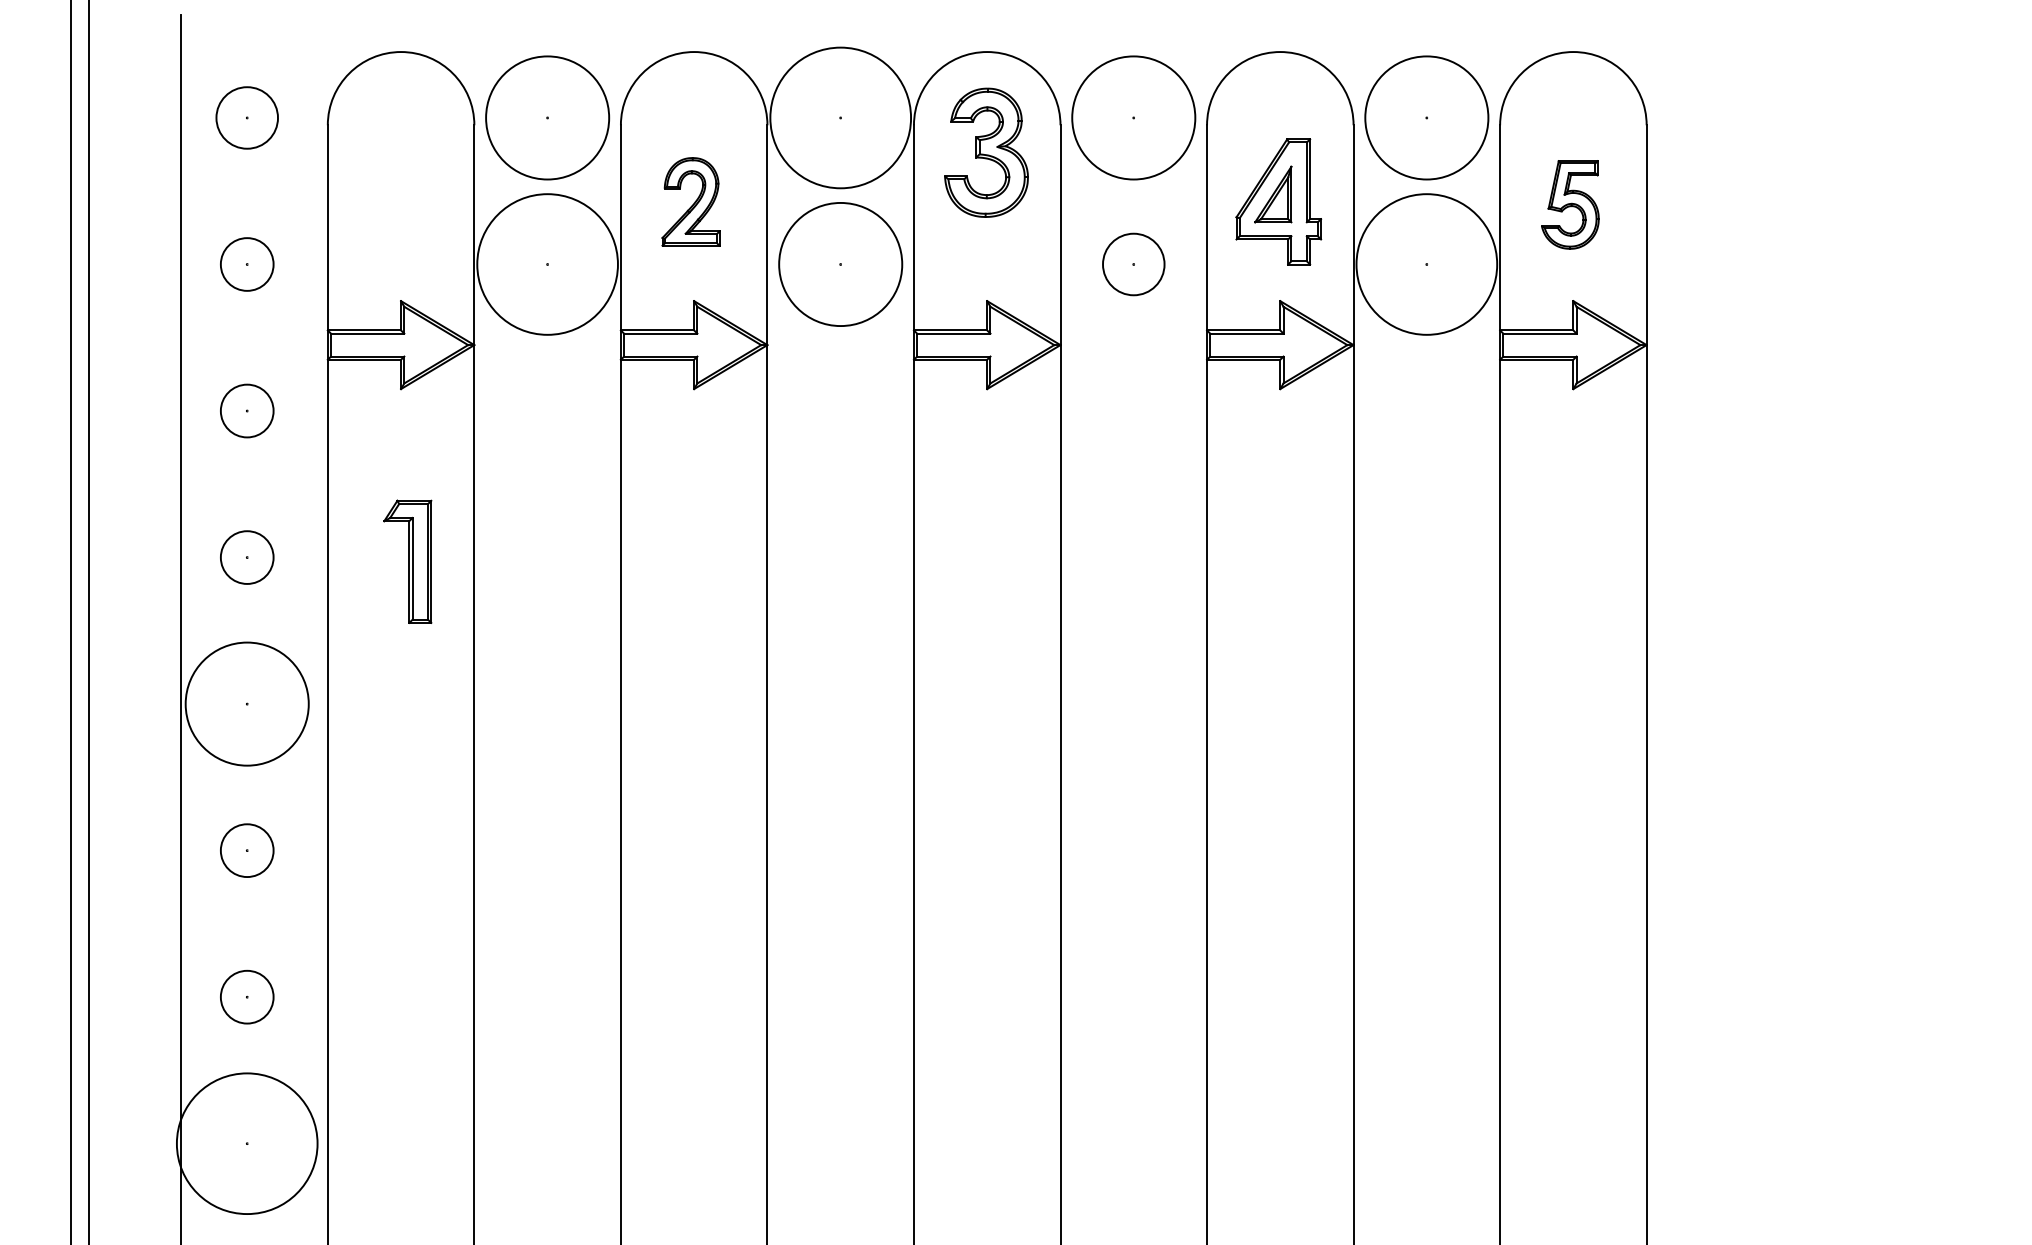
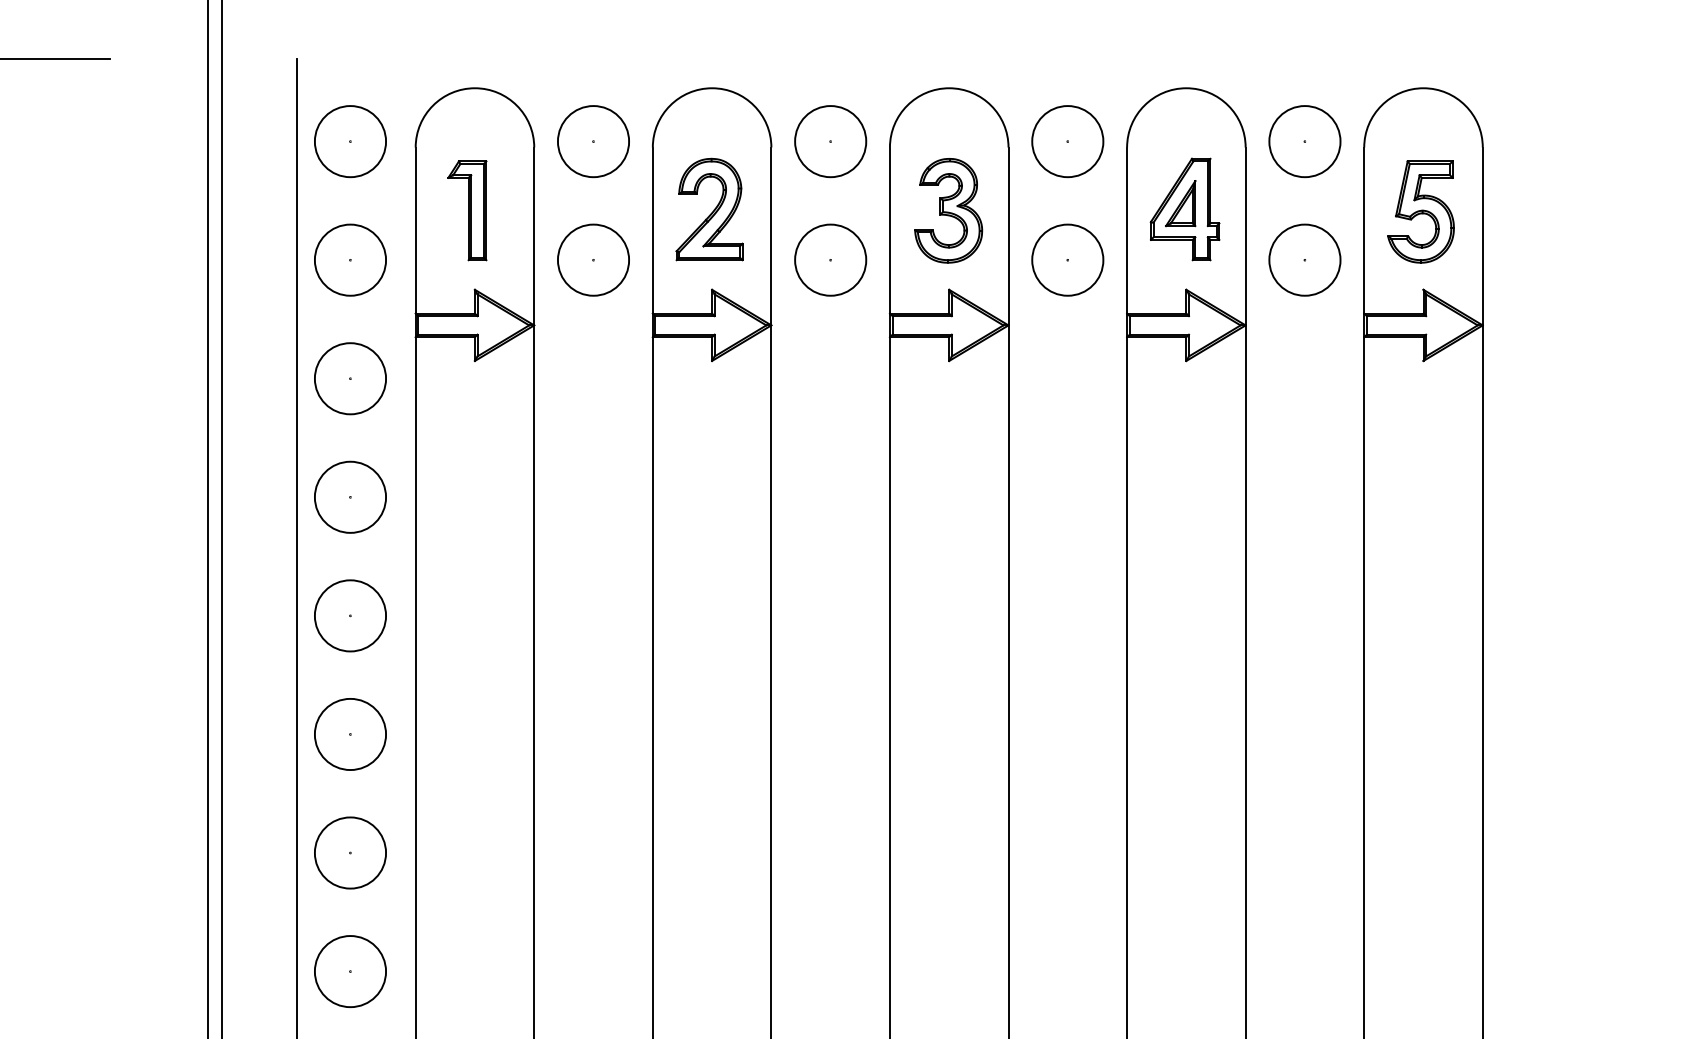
circle: (247, 117) -> (350, 141), size x1.43
circle: (547, 117) -> (593, 141), size x0.71
circle: (840, 117) -> (830, 141), size x0.62
circle: (1133, 117) -> (1067, 141), size x0.71
circle: (1426, 117) -> (1304, 141), size x0.71
part: (986, 152) -> (948, 210), moved
part: (690, 201) -> (709, 209), size x1.43
part: (1569, 204) -> (1420, 211), size x1.43
circle: (247, 263) -> (350, 259), size x1.67
circle: (547, 263) -> (593, 259), size x0.62
circle: (840, 263) -> (830, 259), size x0.71
circle: (1133, 263) -> (1067, 259), size x1.43
circle: (1426, 263) -> (1304, 259), size x0.62
circle: (247, 410) -> (350, 378), size x1.67
circle: (247, 556) -> (350, 496), size x1.67
part: (407, 561) -> (467, 210), moved
circle: (247, 703) -> (350, 615), size x0.71
circle: (247, 850) -> (350, 734), size x1.67
circle: (247, 996) -> (350, 852), size x1.67
circle: (247, 1143) -> (350, 971), size x0.62

